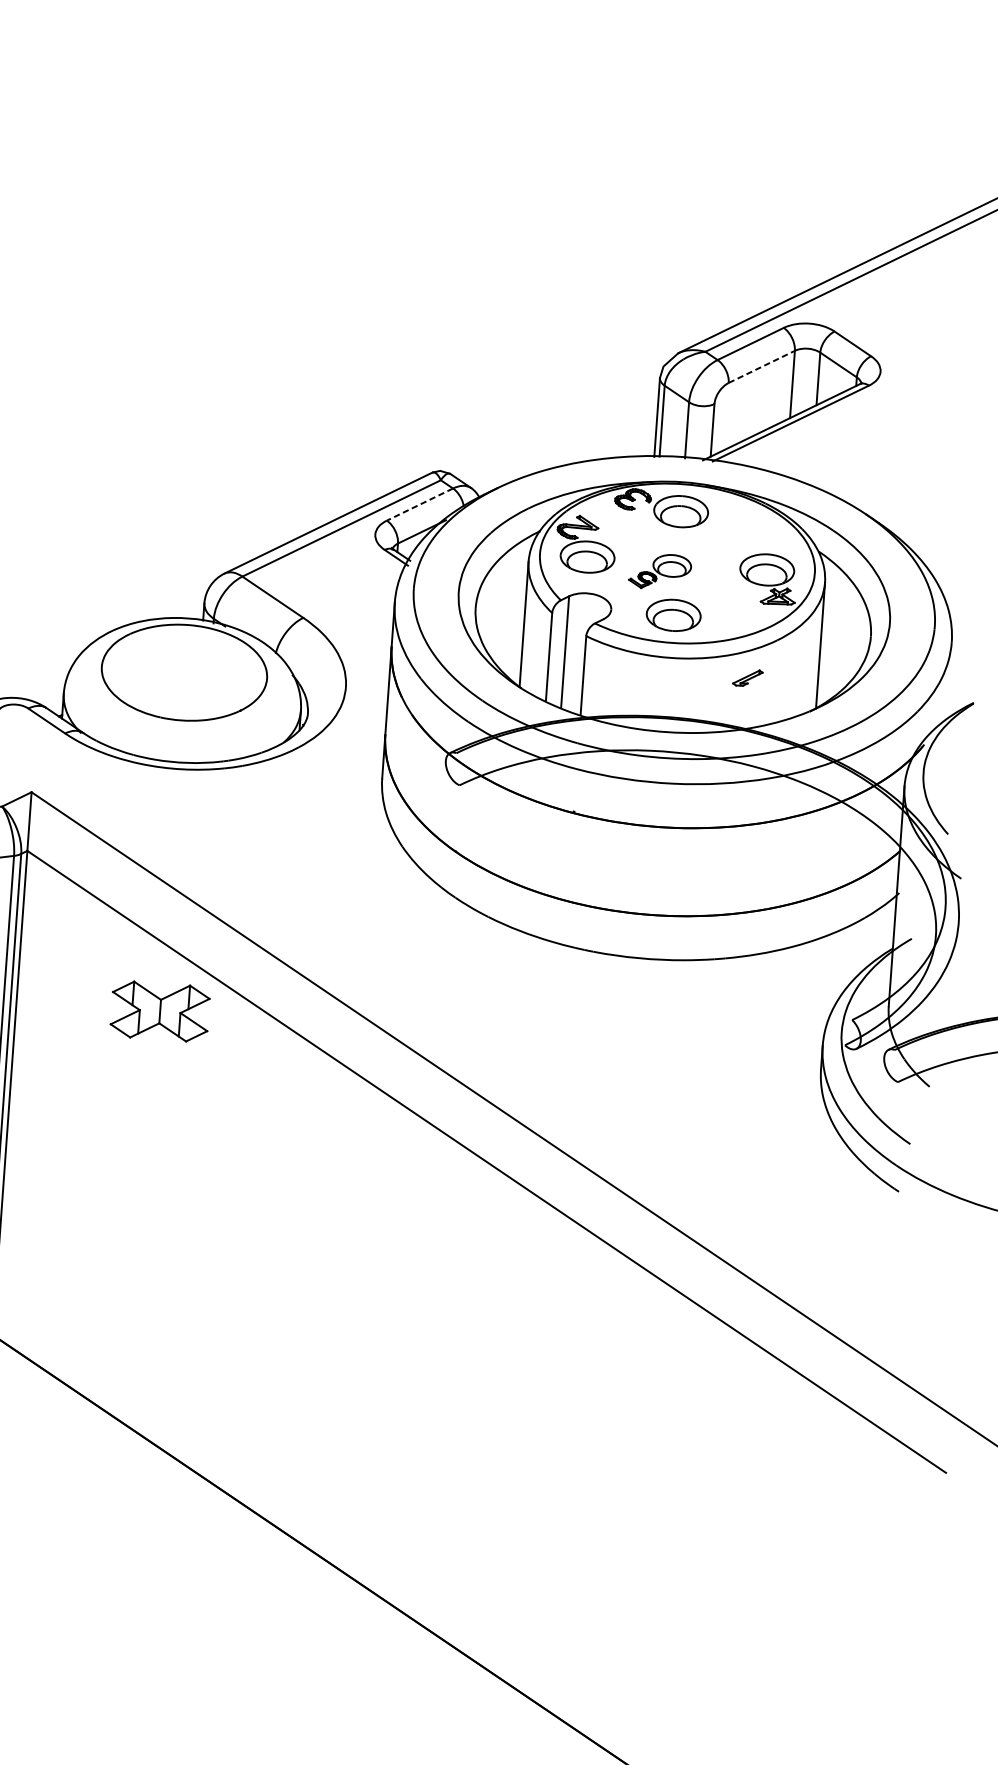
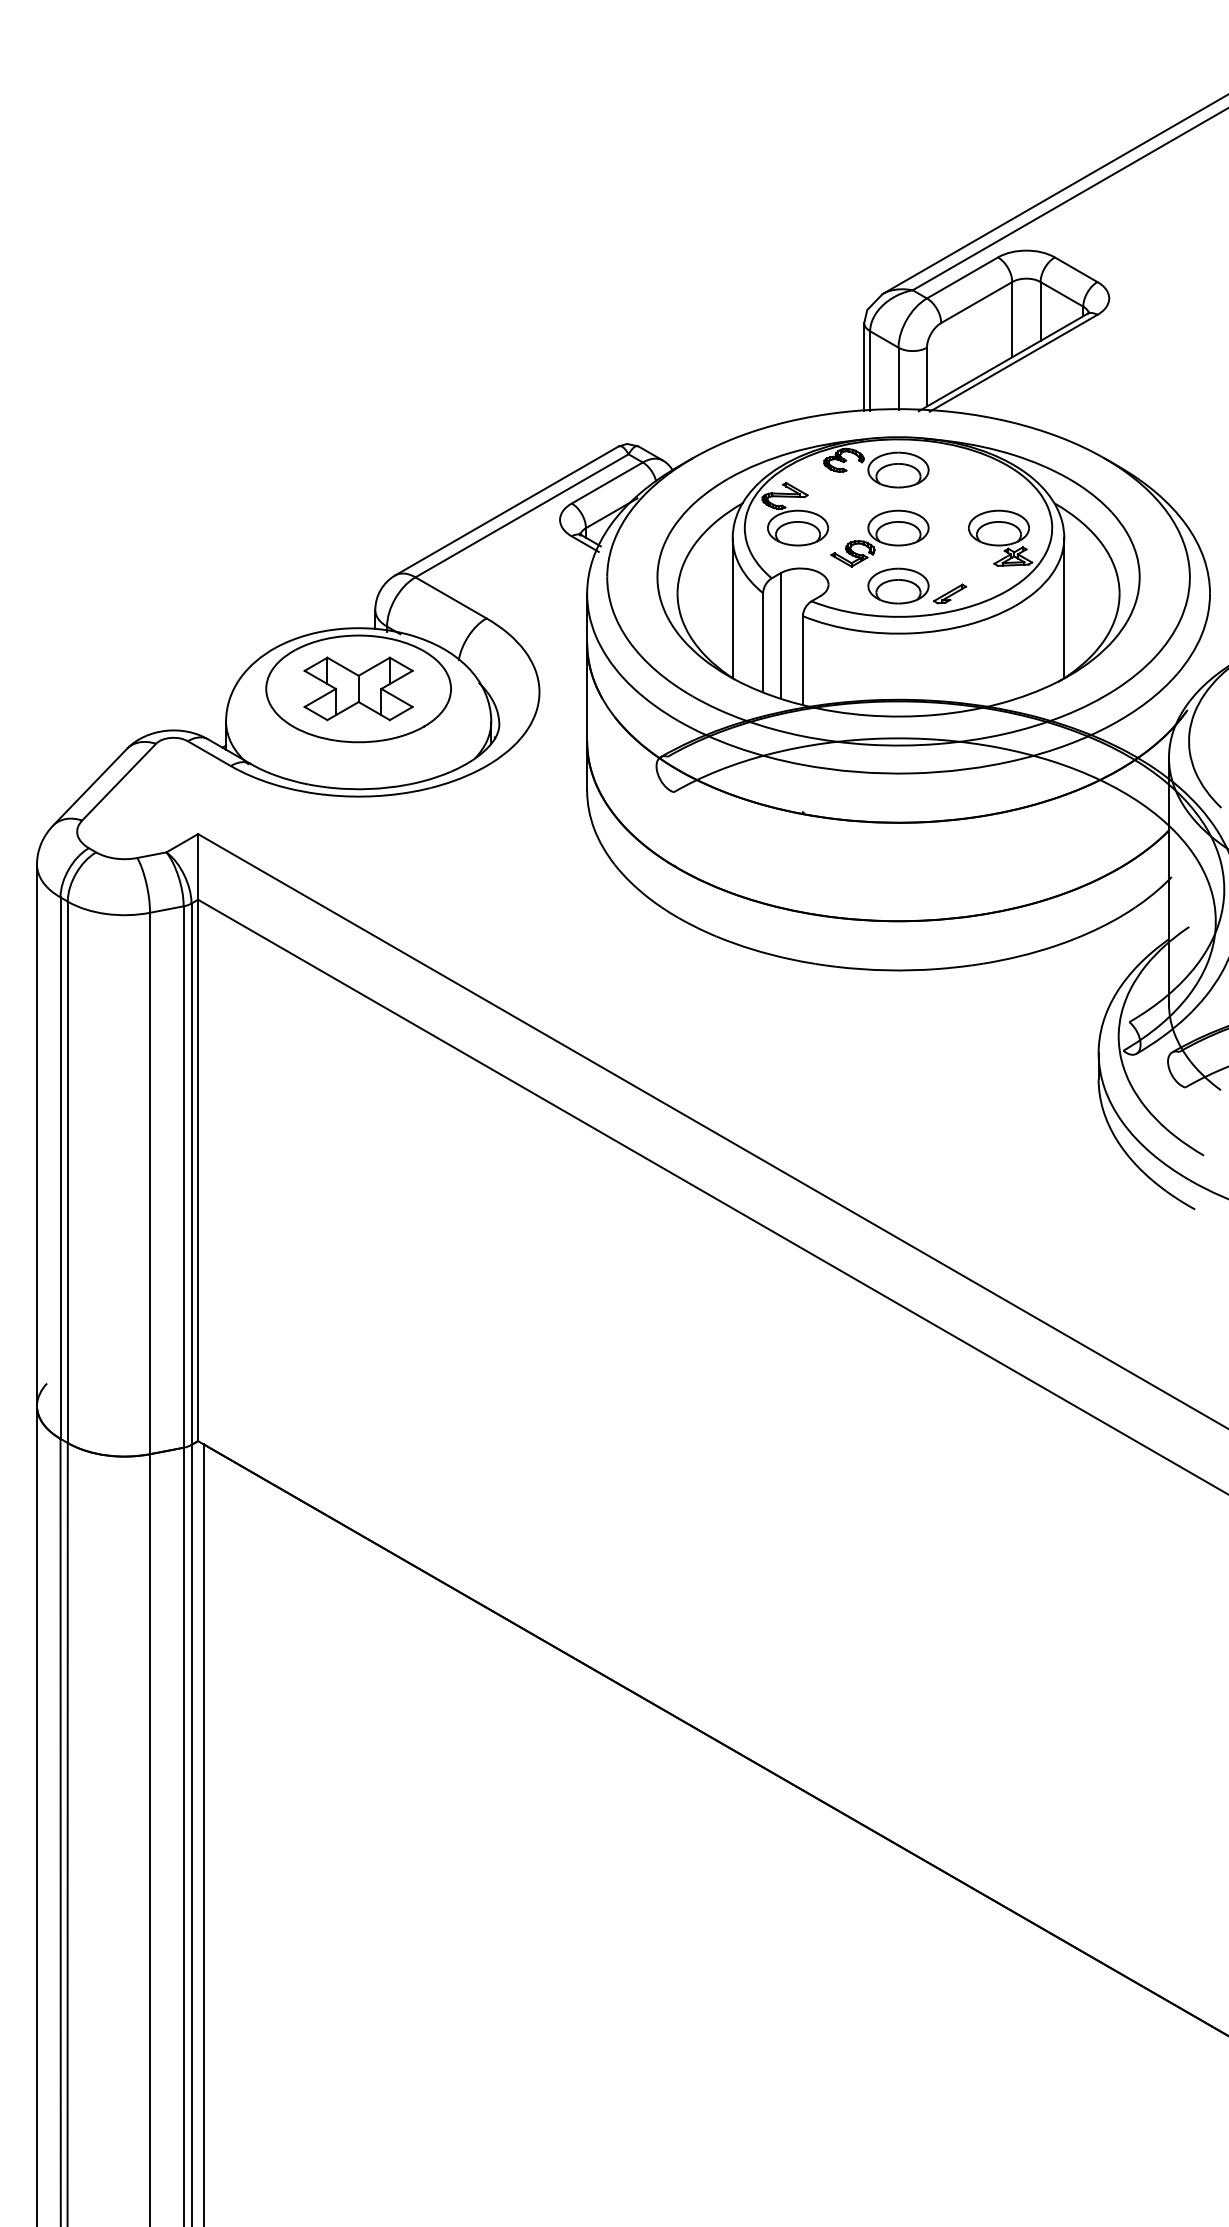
line: (762, 366) -> (977, 302), dashed -> solid
line: (419, 504) -> (606, 483), dashed -> solid
part: (659, 571) -> (879, 538), size x1.43
part: (748, 677) -> (950, 593), moved
part: (160, 1011) -> (358, 688), moved

